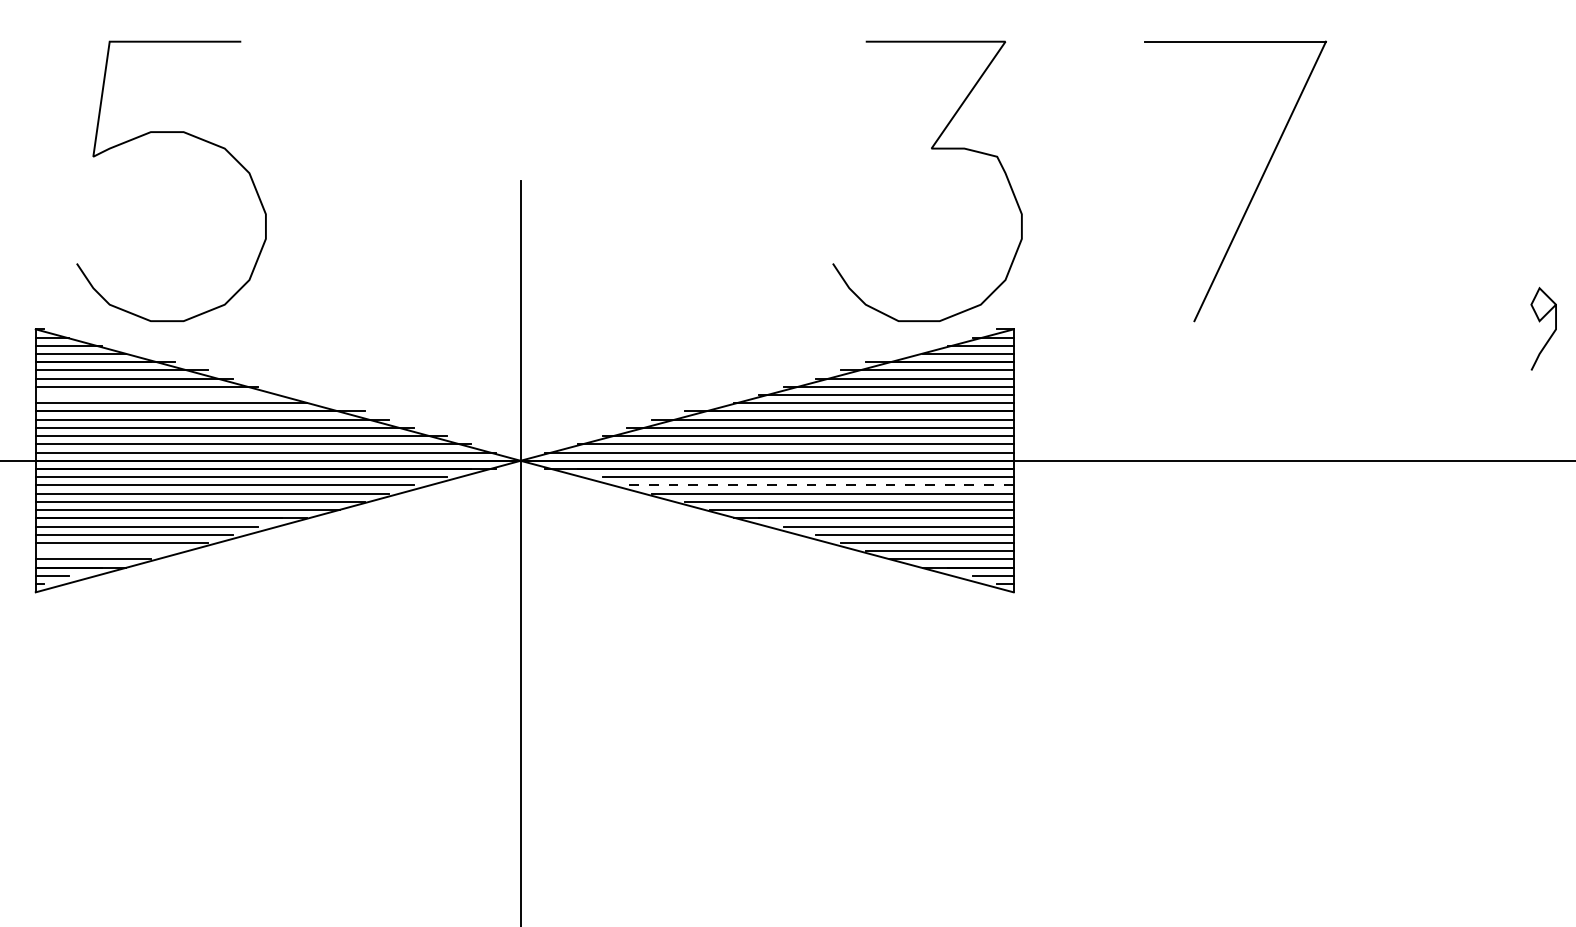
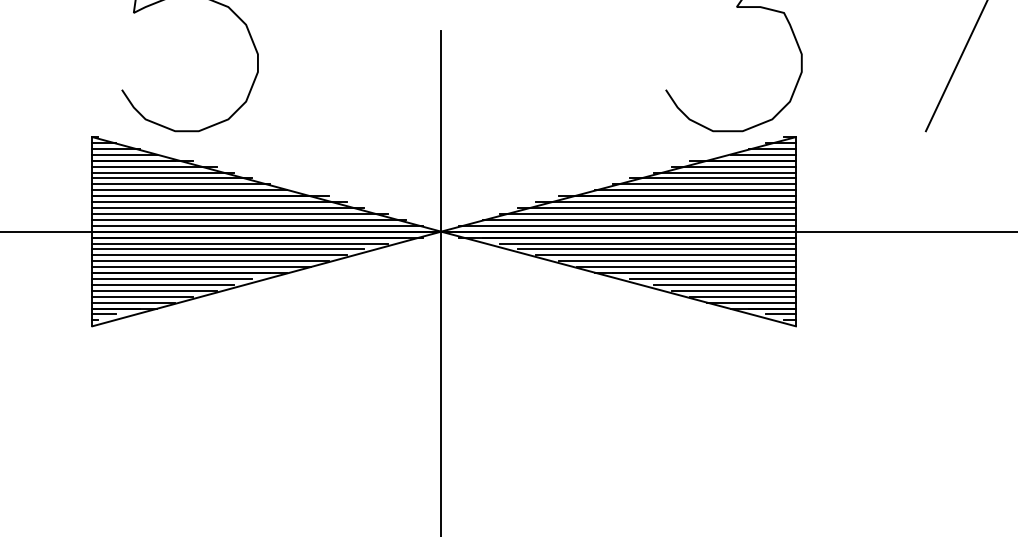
line: (158, 395) -> (180, 184), added
line: (820, 485) -> (656, 249), dashed -> solid
line: (105, 551) -> (142, 296), added

